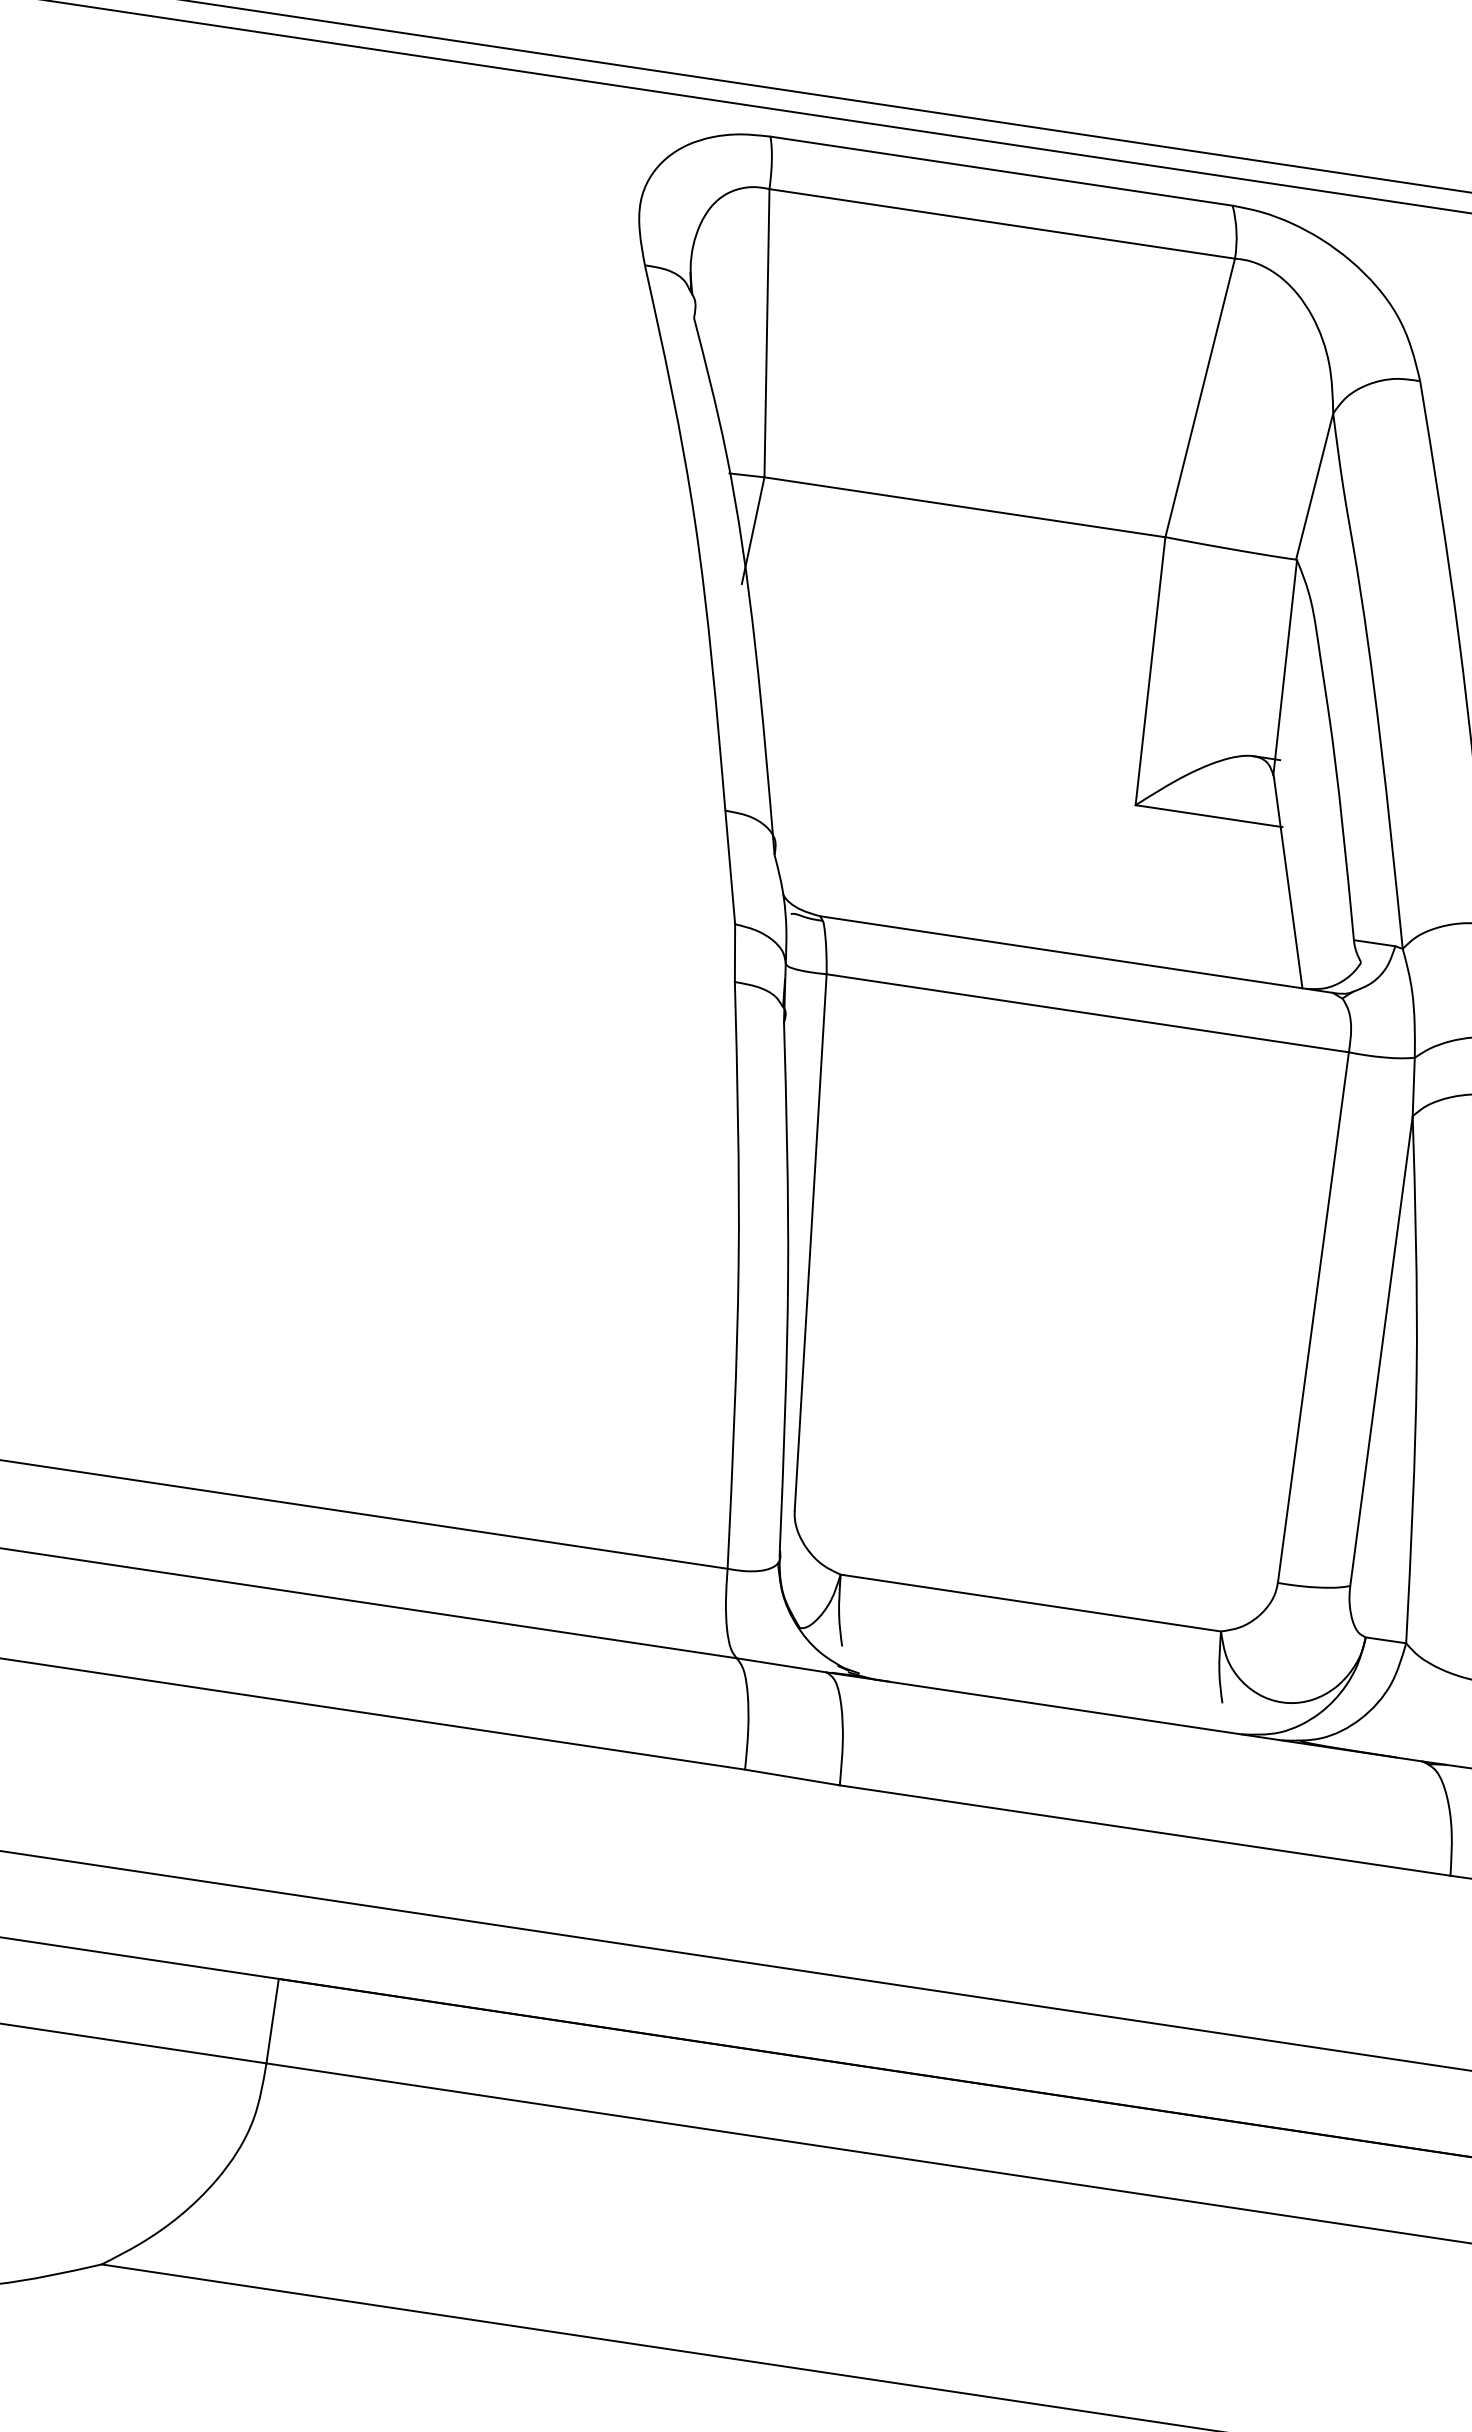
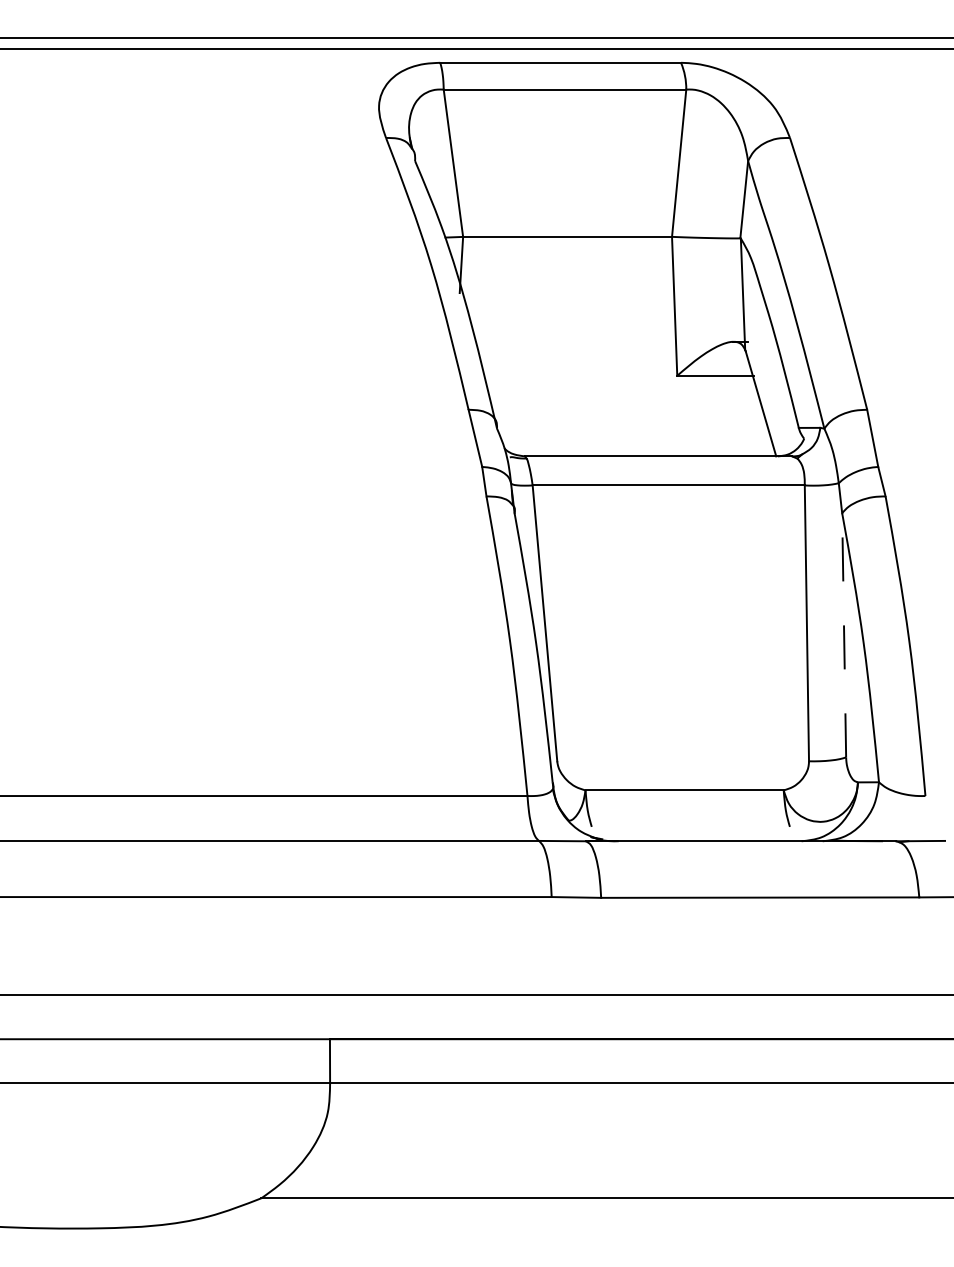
line: (1382, 1349) -> (844, 634), solid -> dashed

